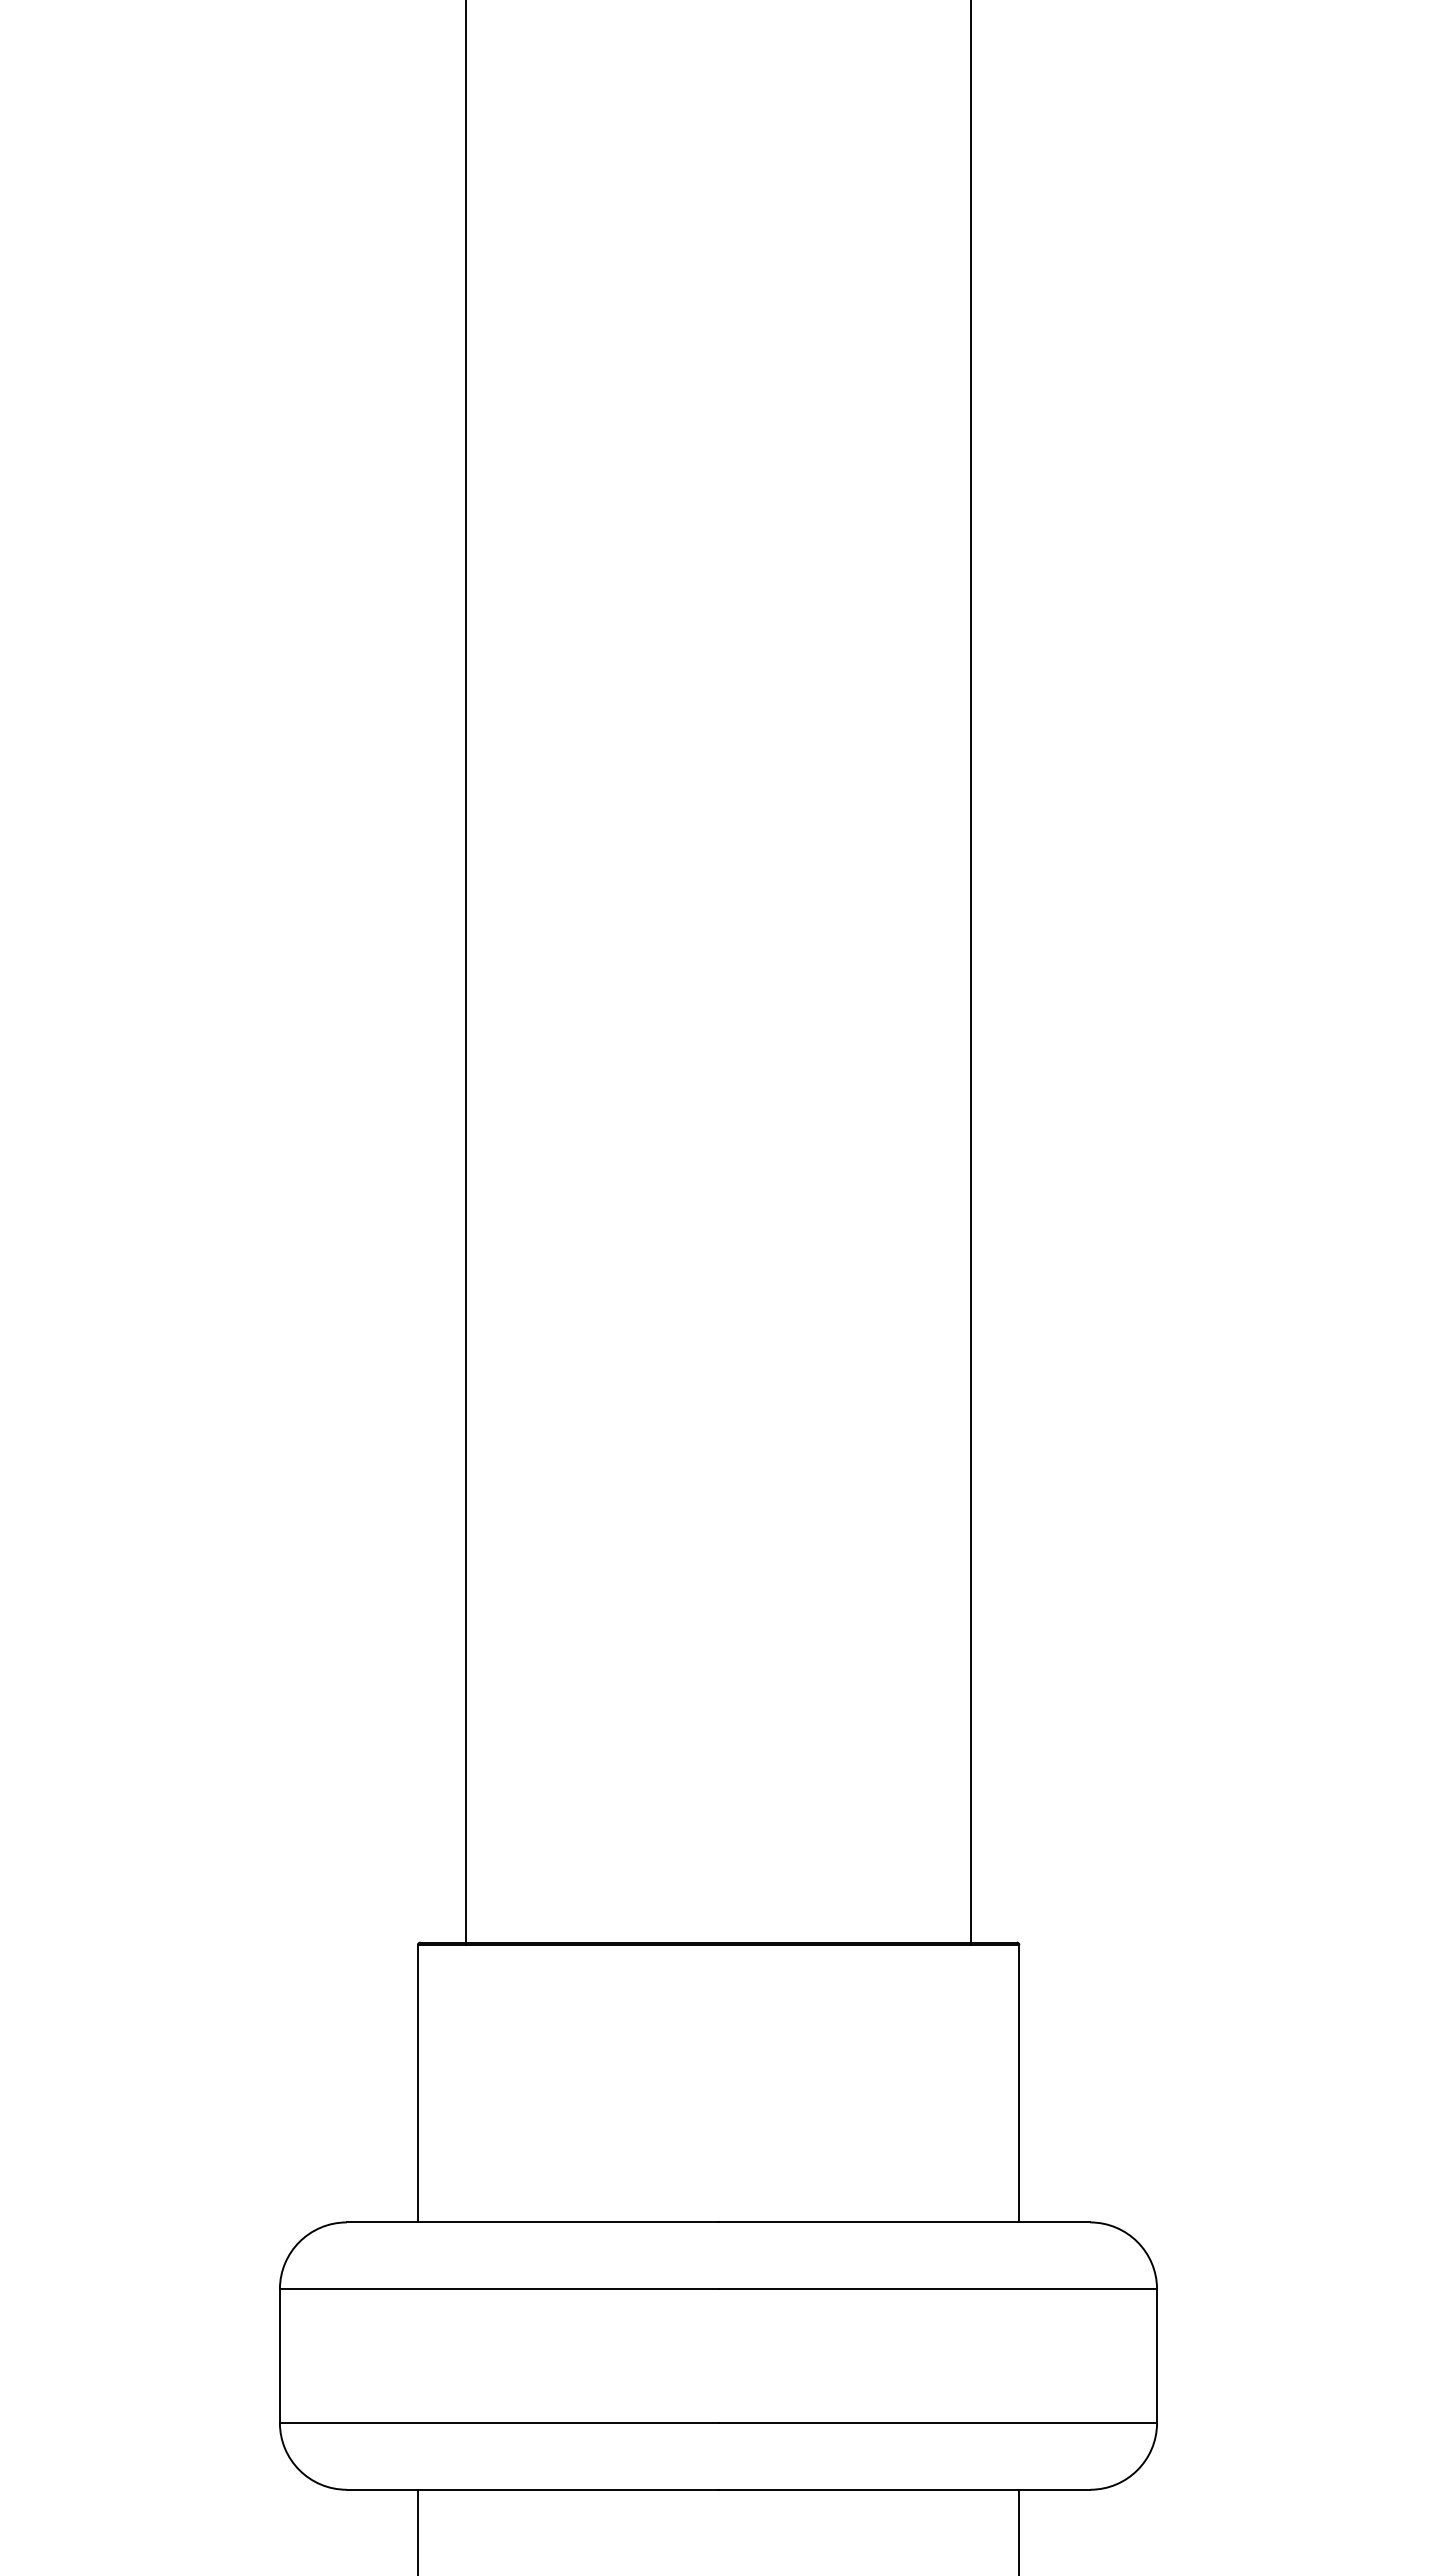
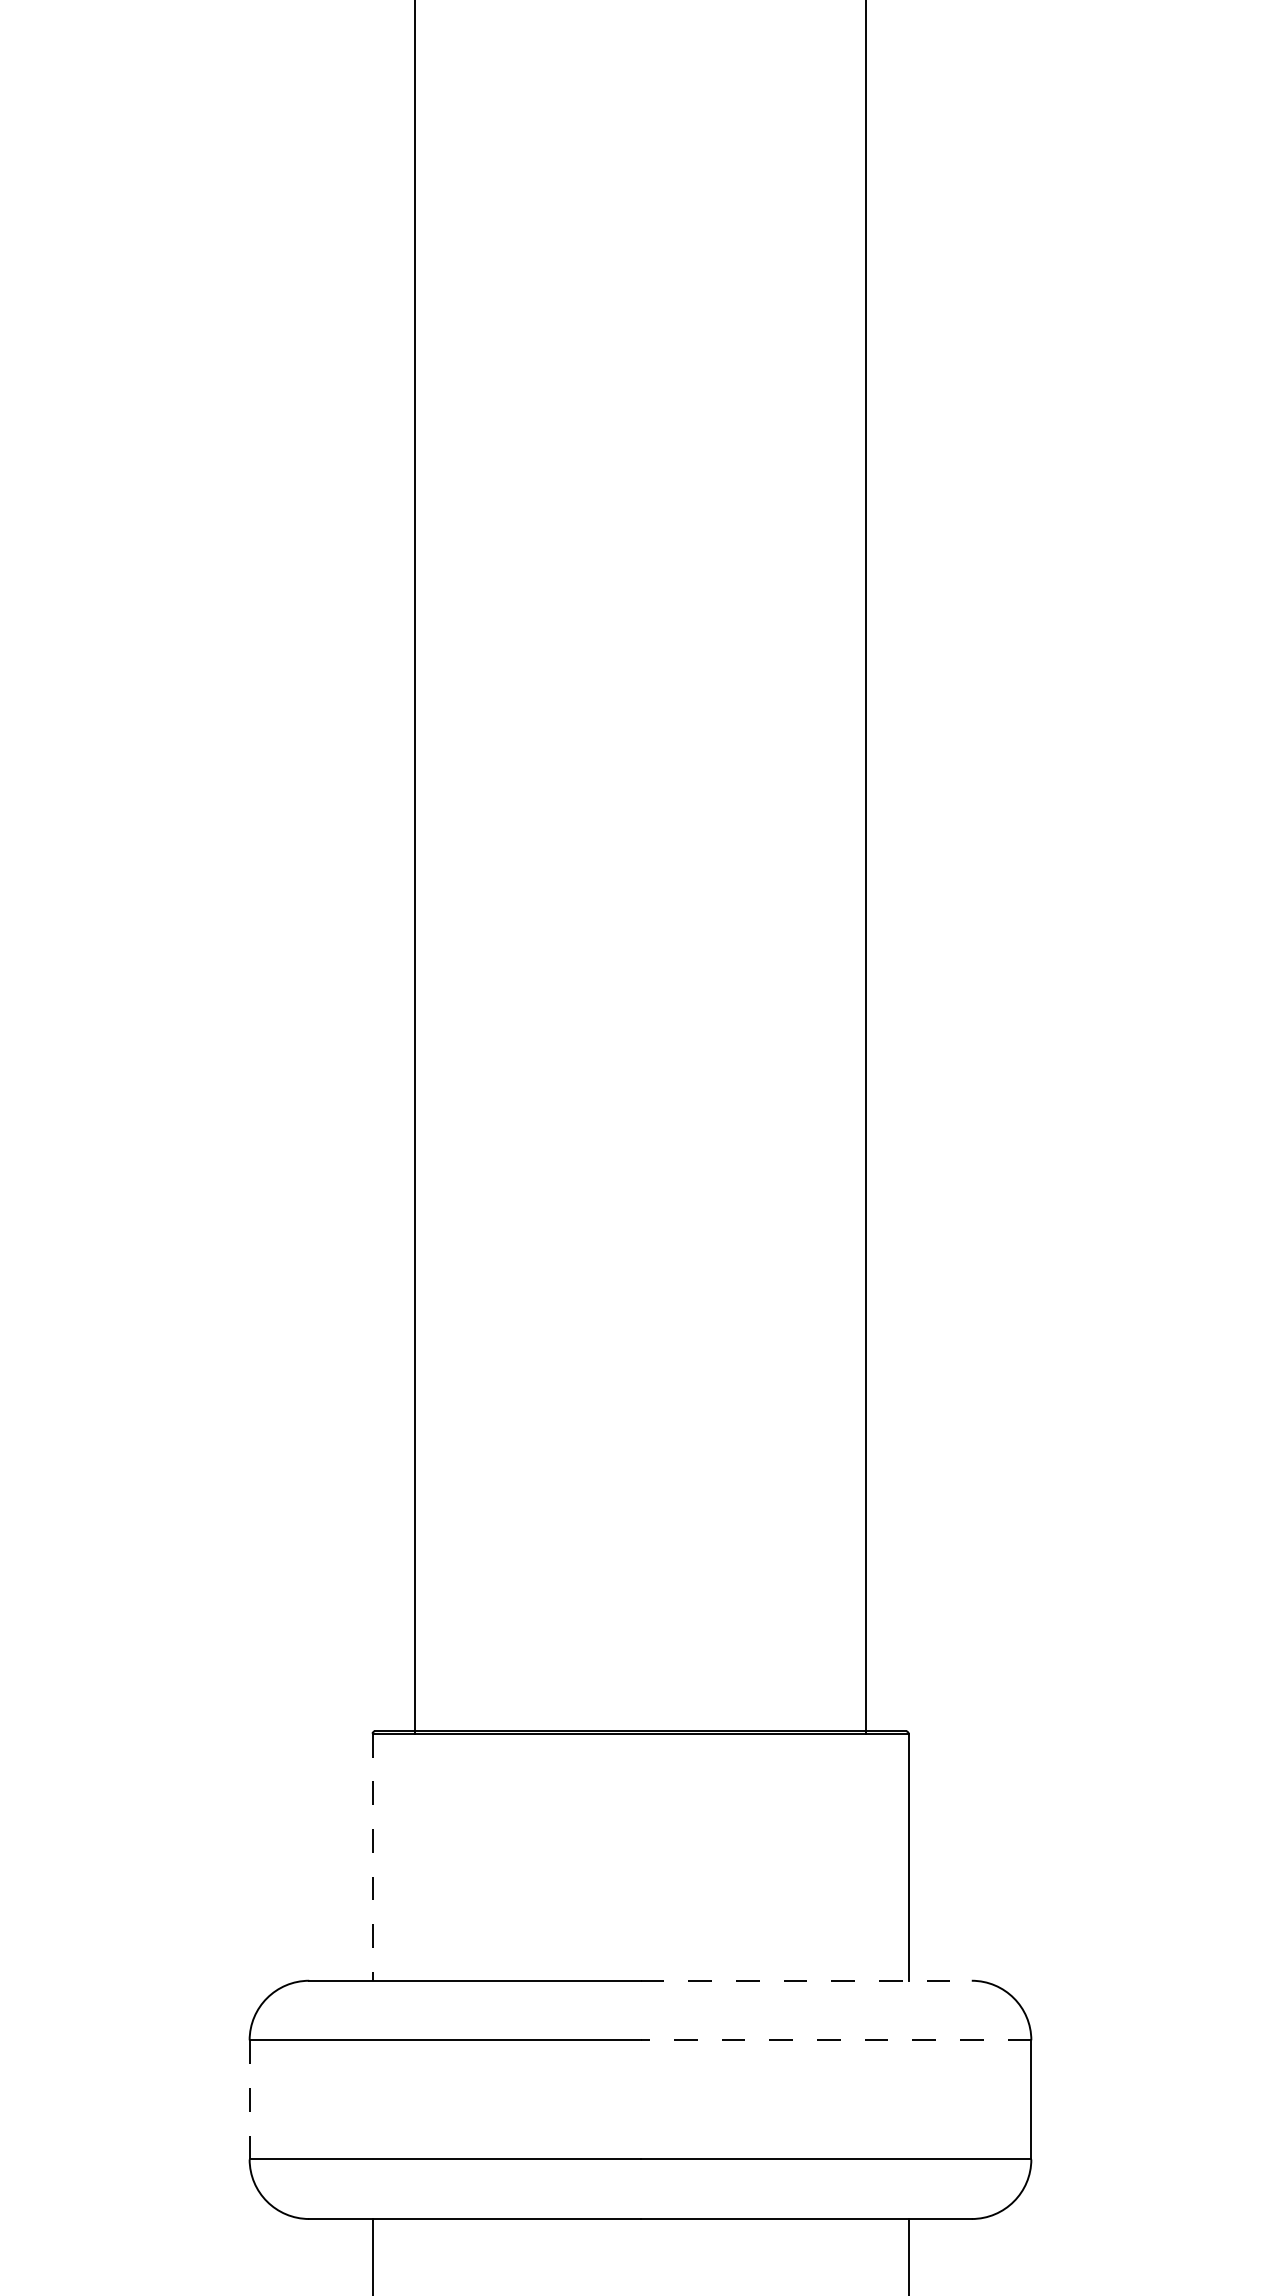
line: (417, 2083) -> (372, 1856), solid -> dashed
line: (904, 2222) -> (806, 1980), solid -> dashed
line: (937, 2289) -> (835, 2040), solid -> dashed
line: (279, 2356) -> (249, 2100), solid -> dashed

